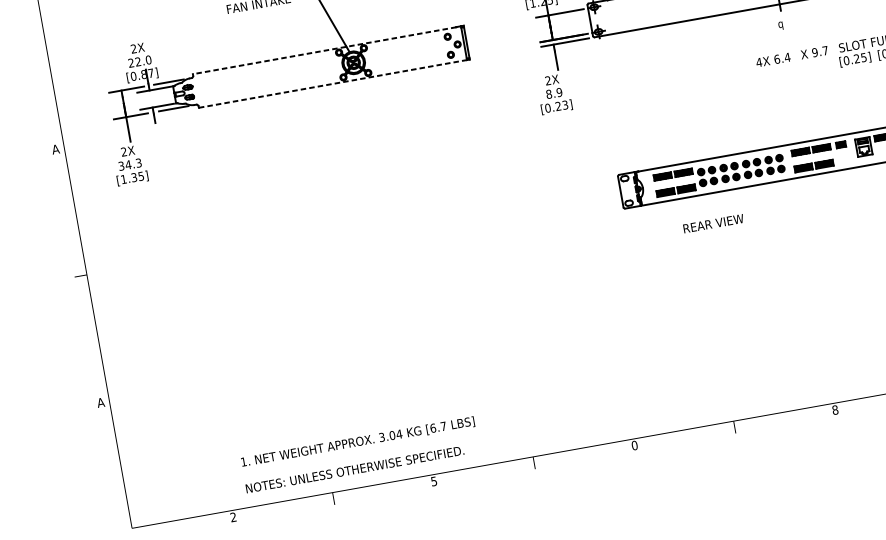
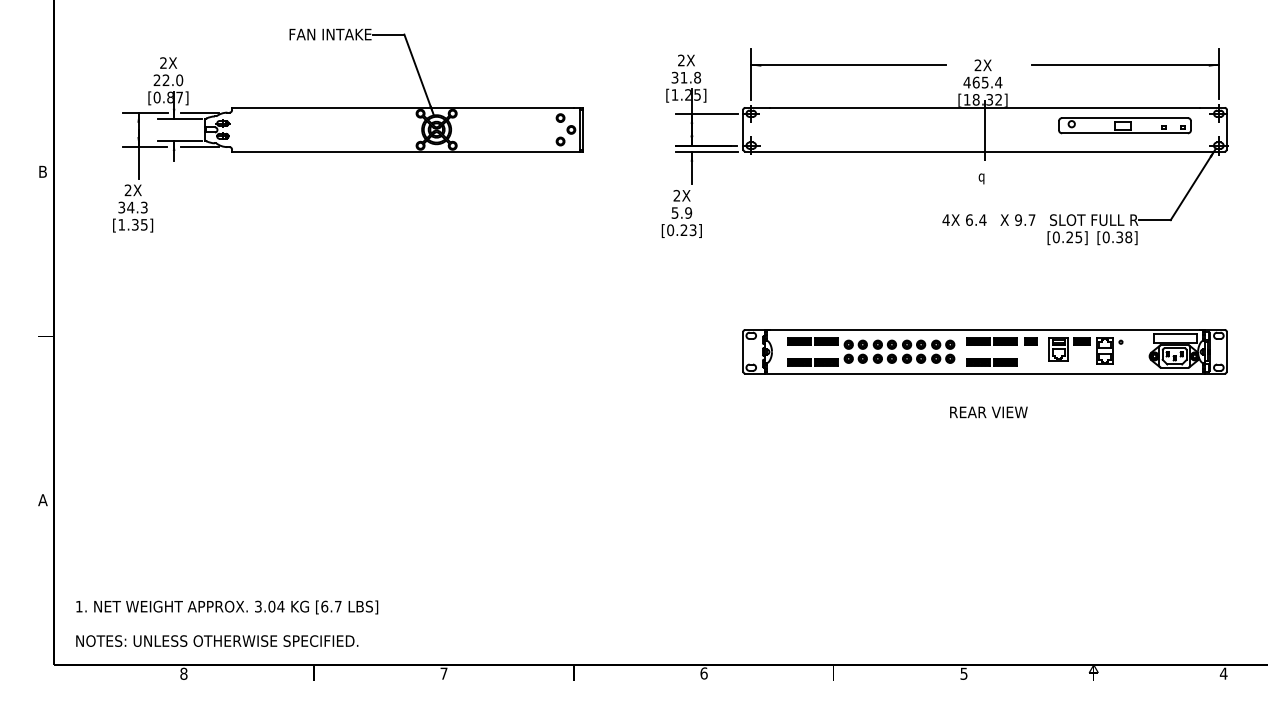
line: (324, 51) -> (402, 108), dashed -> solid
line: (332, 83) -> (405, 151), dashed -> solid
text: (548, 93) -> (674, 212), 8.9 -> 5.9
text: (55, 149) -> (42, 171), A -> B
text: (713, 223) -> (988, 412), moved
text: (834, 409) -> (963, 673), 8 -> 5
text: (634, 445) -> (703, 673), 0 -> 6
text: (360, 454) -> (227, 623), moved
text: (433, 481) -> (443, 673), 5 -> 7
text: (233, 517) -> (183, 673), 2 -> 8

